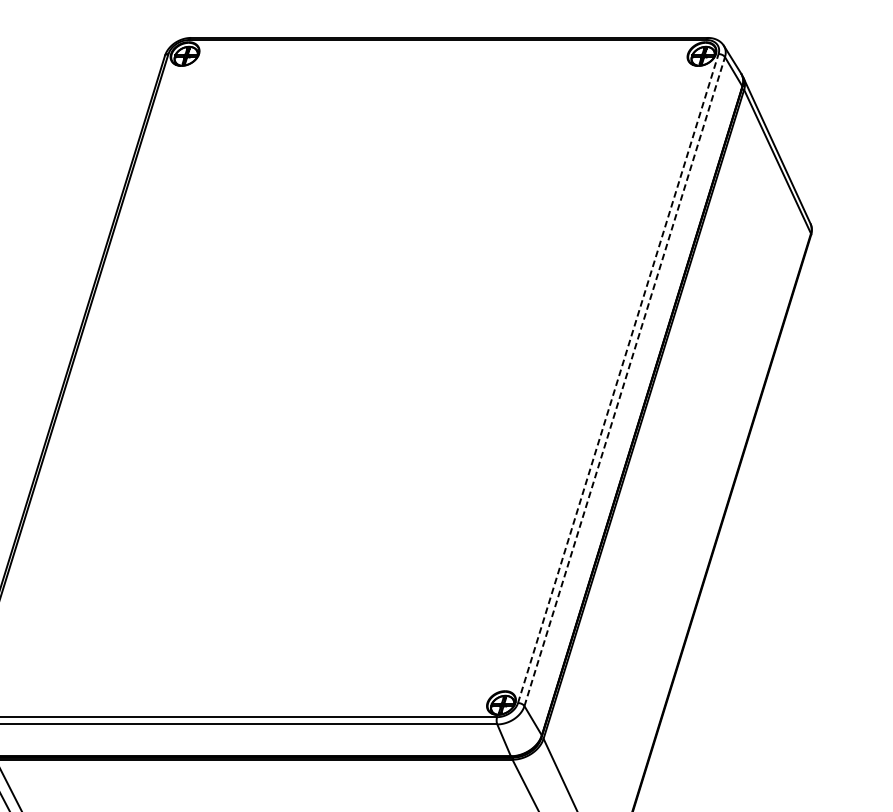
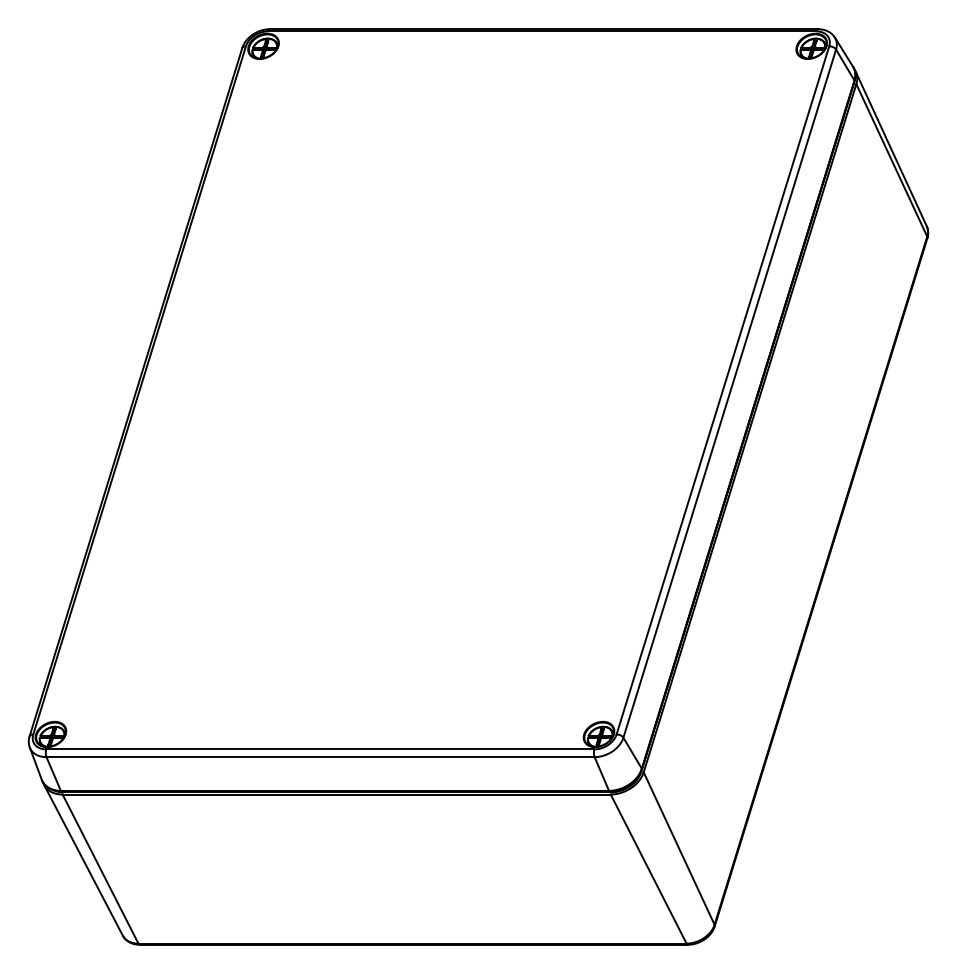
line: (618, 377) -> (723, 389), dashed -> solid
line: (624, 381) -> (729, 393), dashed -> solid

